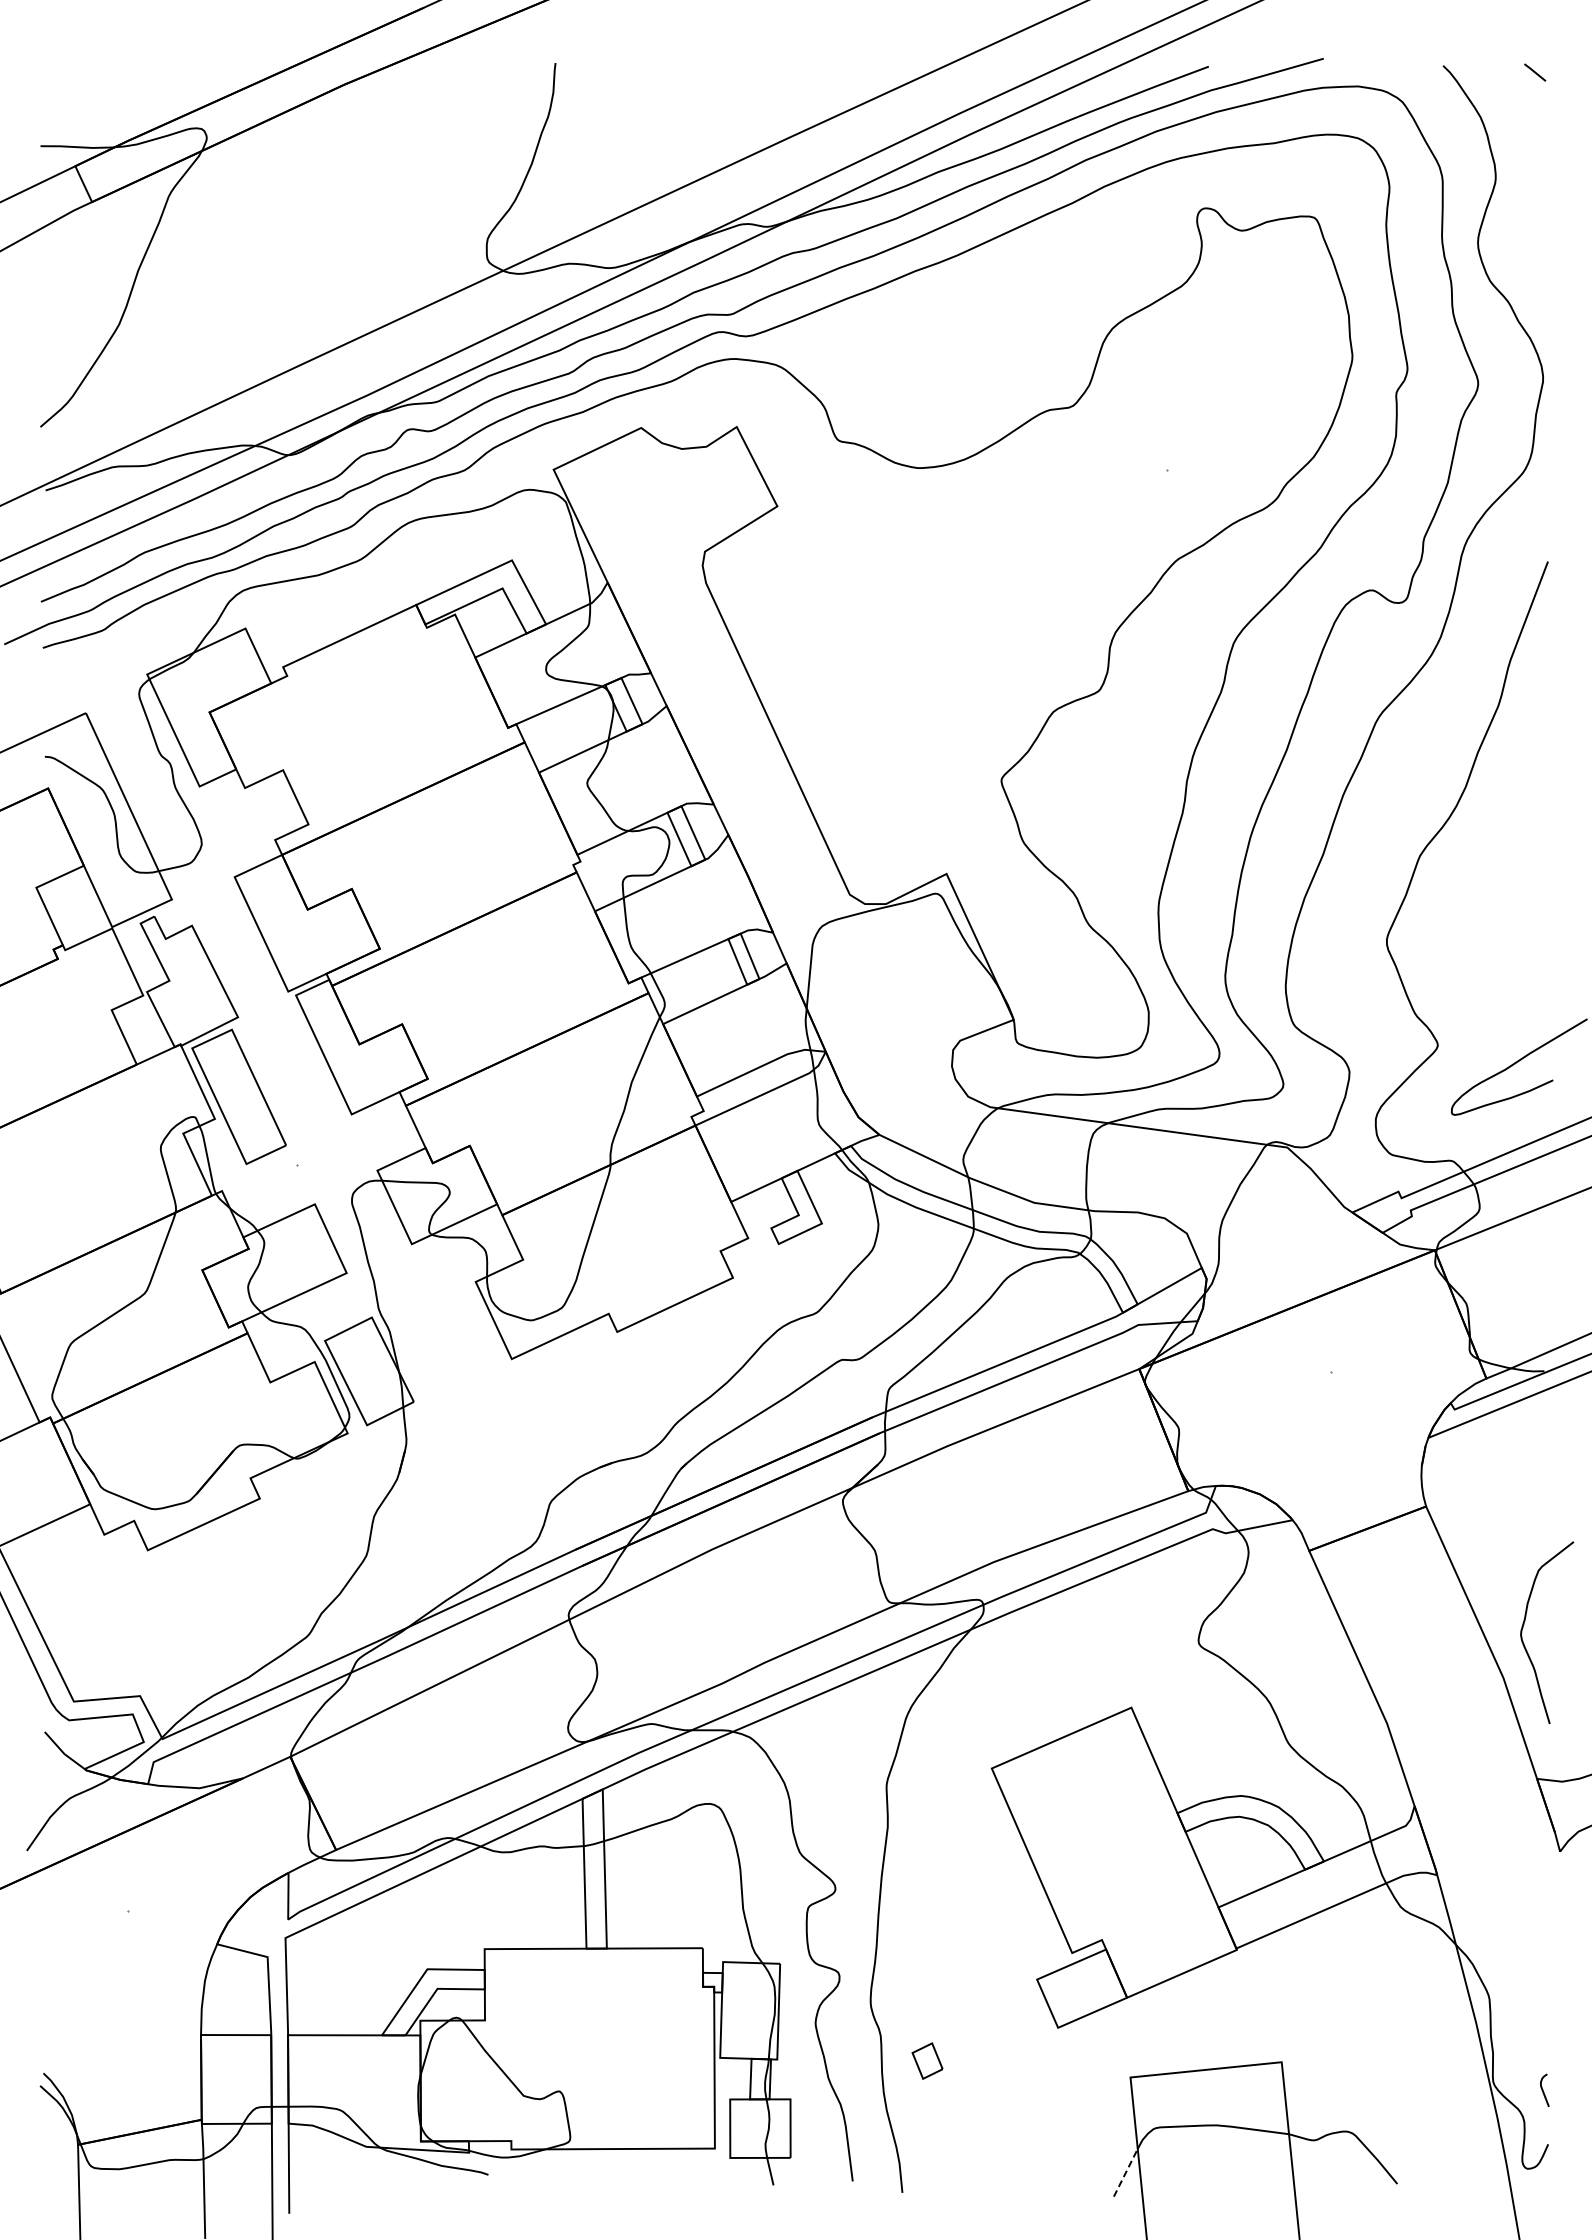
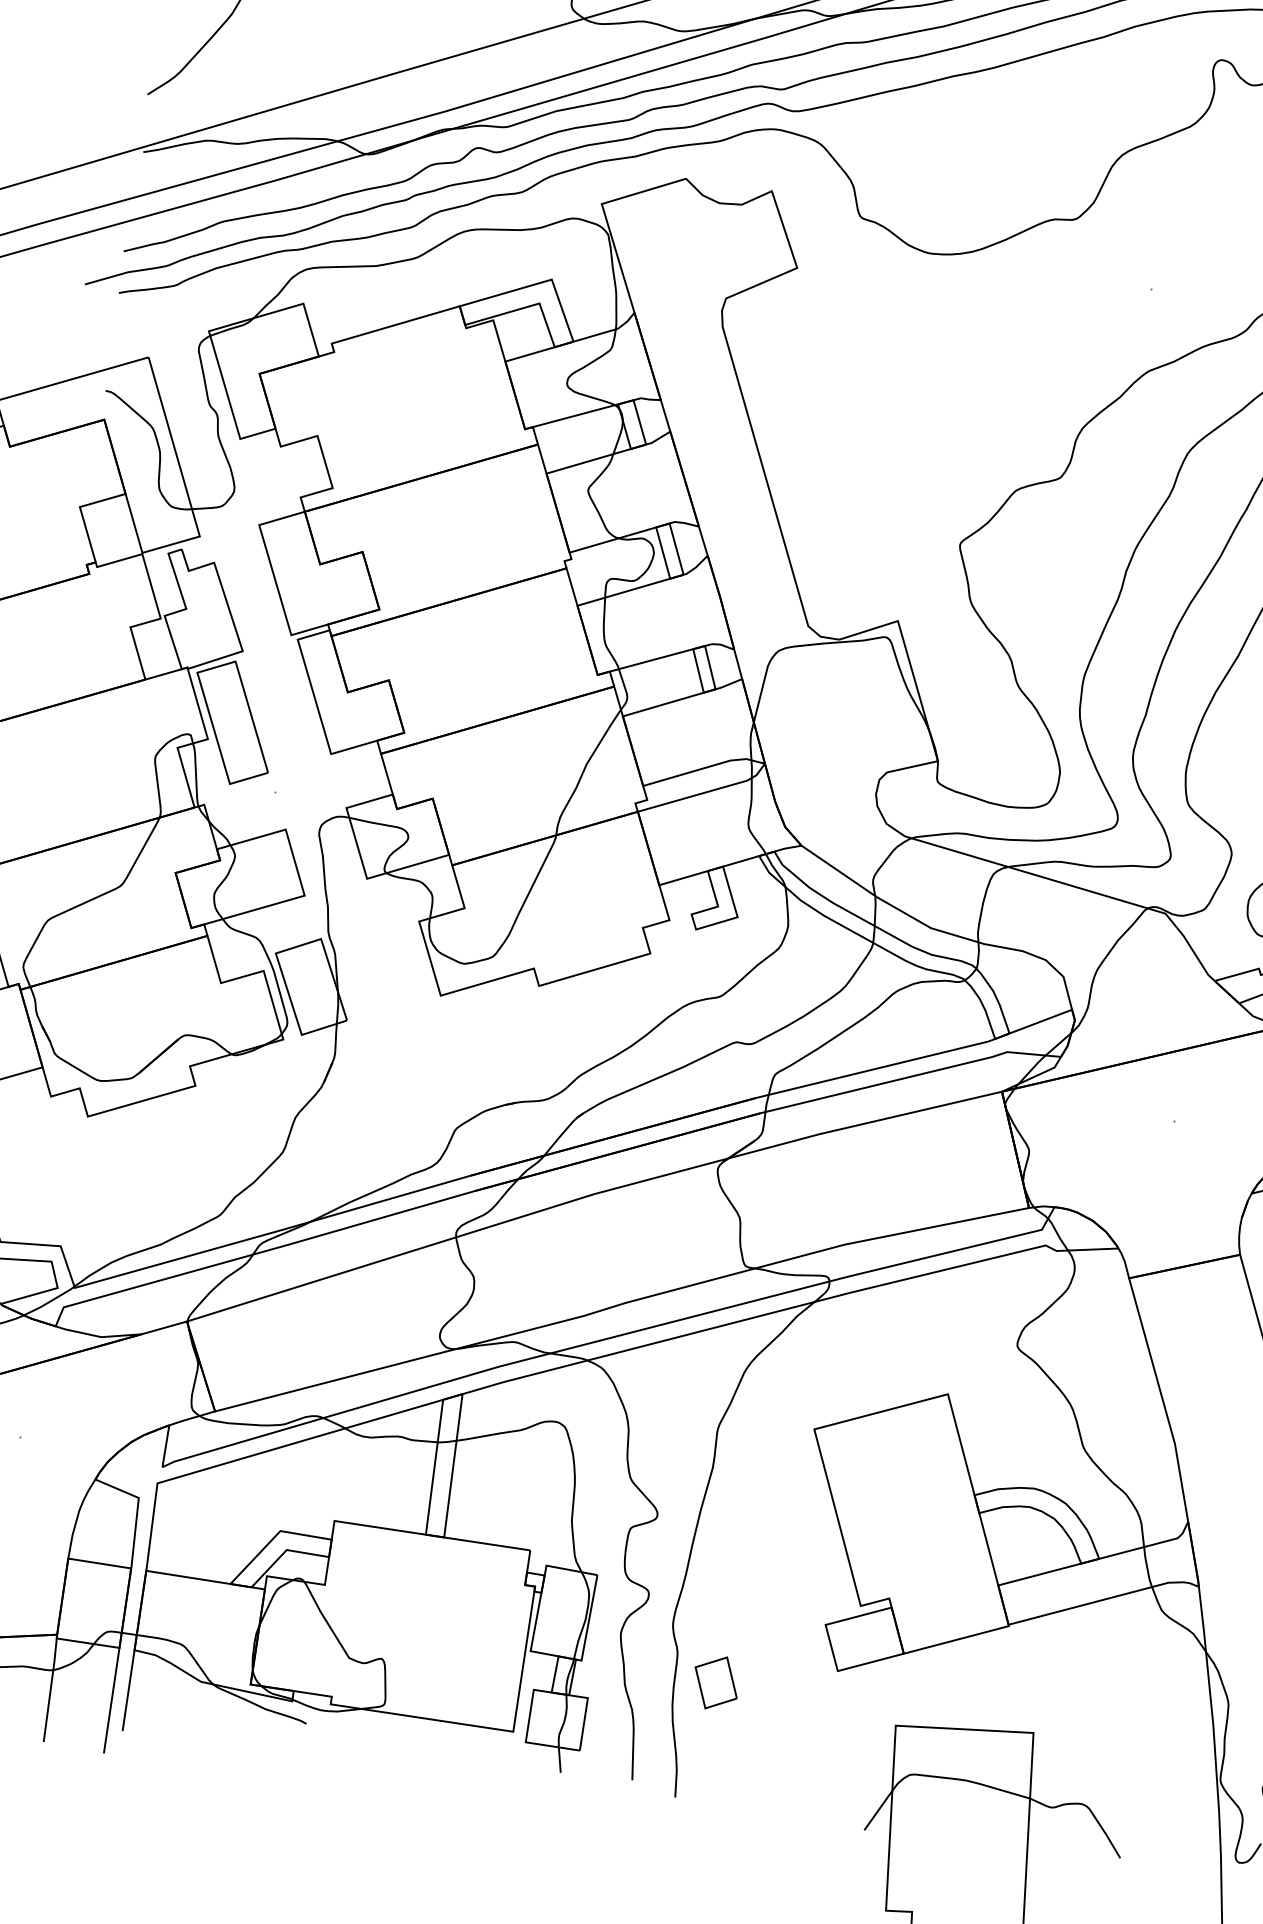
part: (927, 2060) -> (716, 1682), size x1.67
line: (1125, 2172) -> (878, 1810), dashed -> solid

